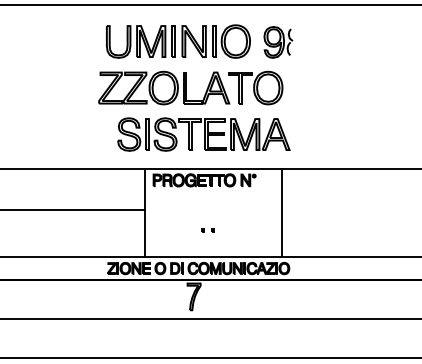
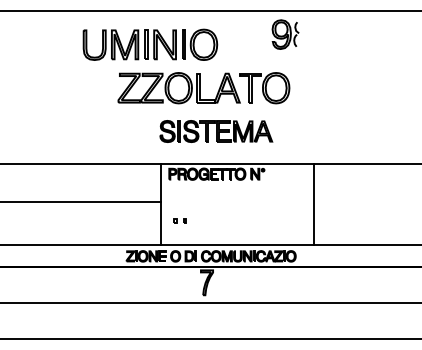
part: (178, 41) -> (150, 44), moved
part: (278, 42) -> (285, 34), moved
part: (204, 134) -> (216, 131), size x0.7
line: (282, 212) -> (314, 204), moved
part: (207, 230) -> (179, 220), moved

